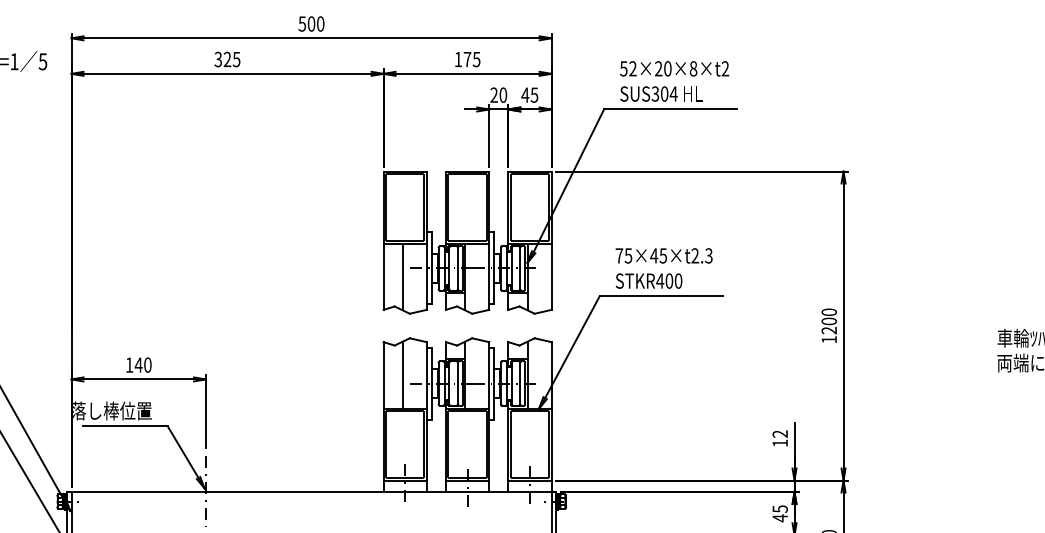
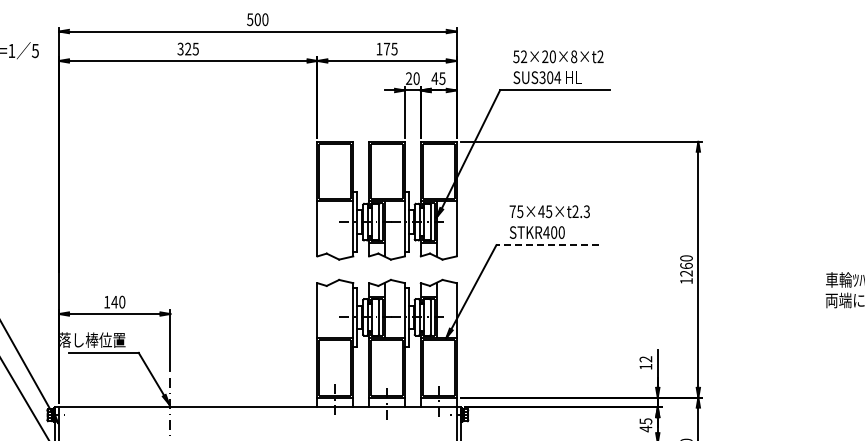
line: (402, 276) -> (333, 228), removed
line: (661, 296) -> (547, 245), solid -> dashed
text: (829, 320) -> (686, 265), 1200 -> 1260
line: (402, 375) -> (333, 310), removed

